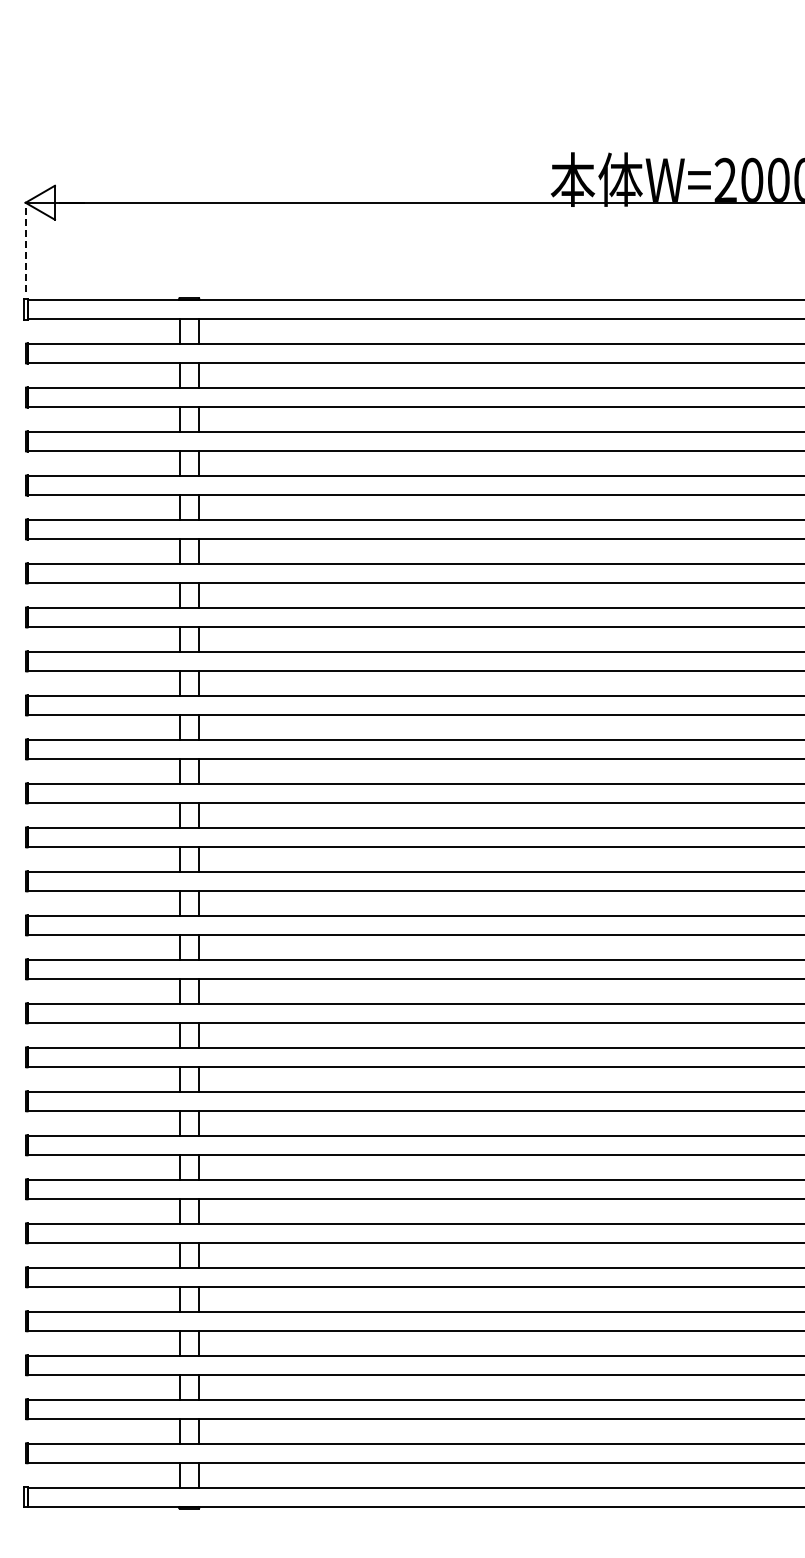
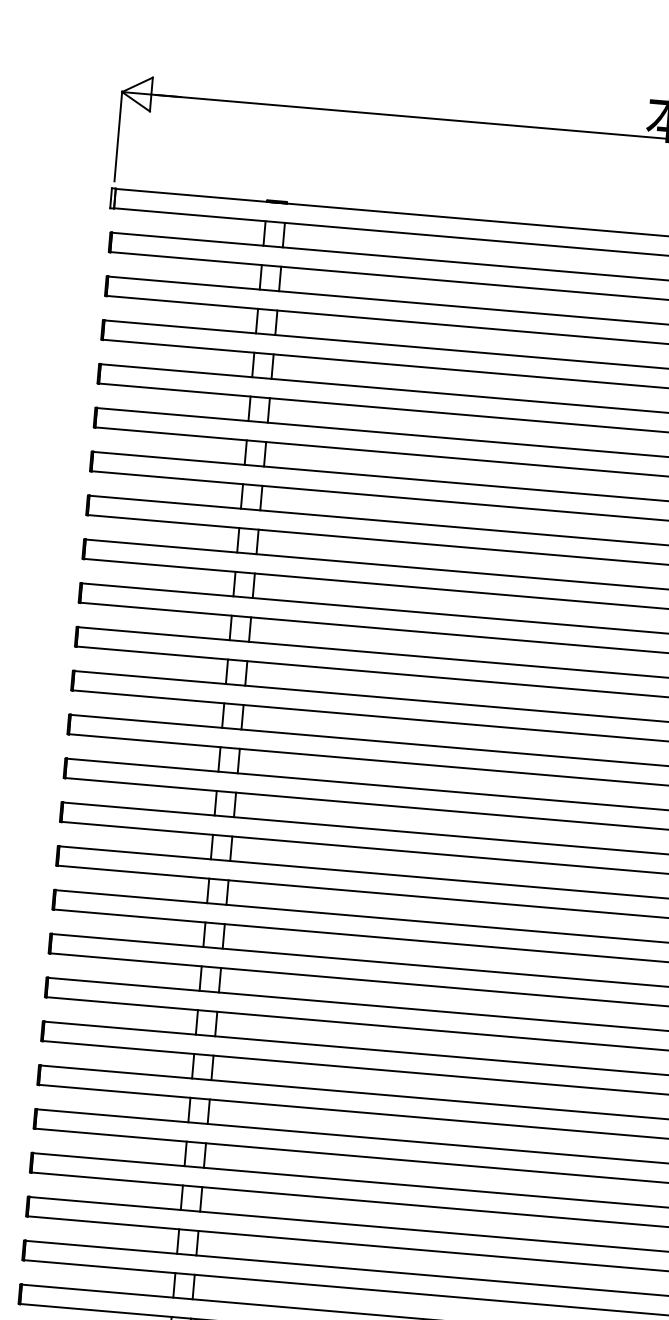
line: (25, 246) -> (118, 135), dashed -> solid

